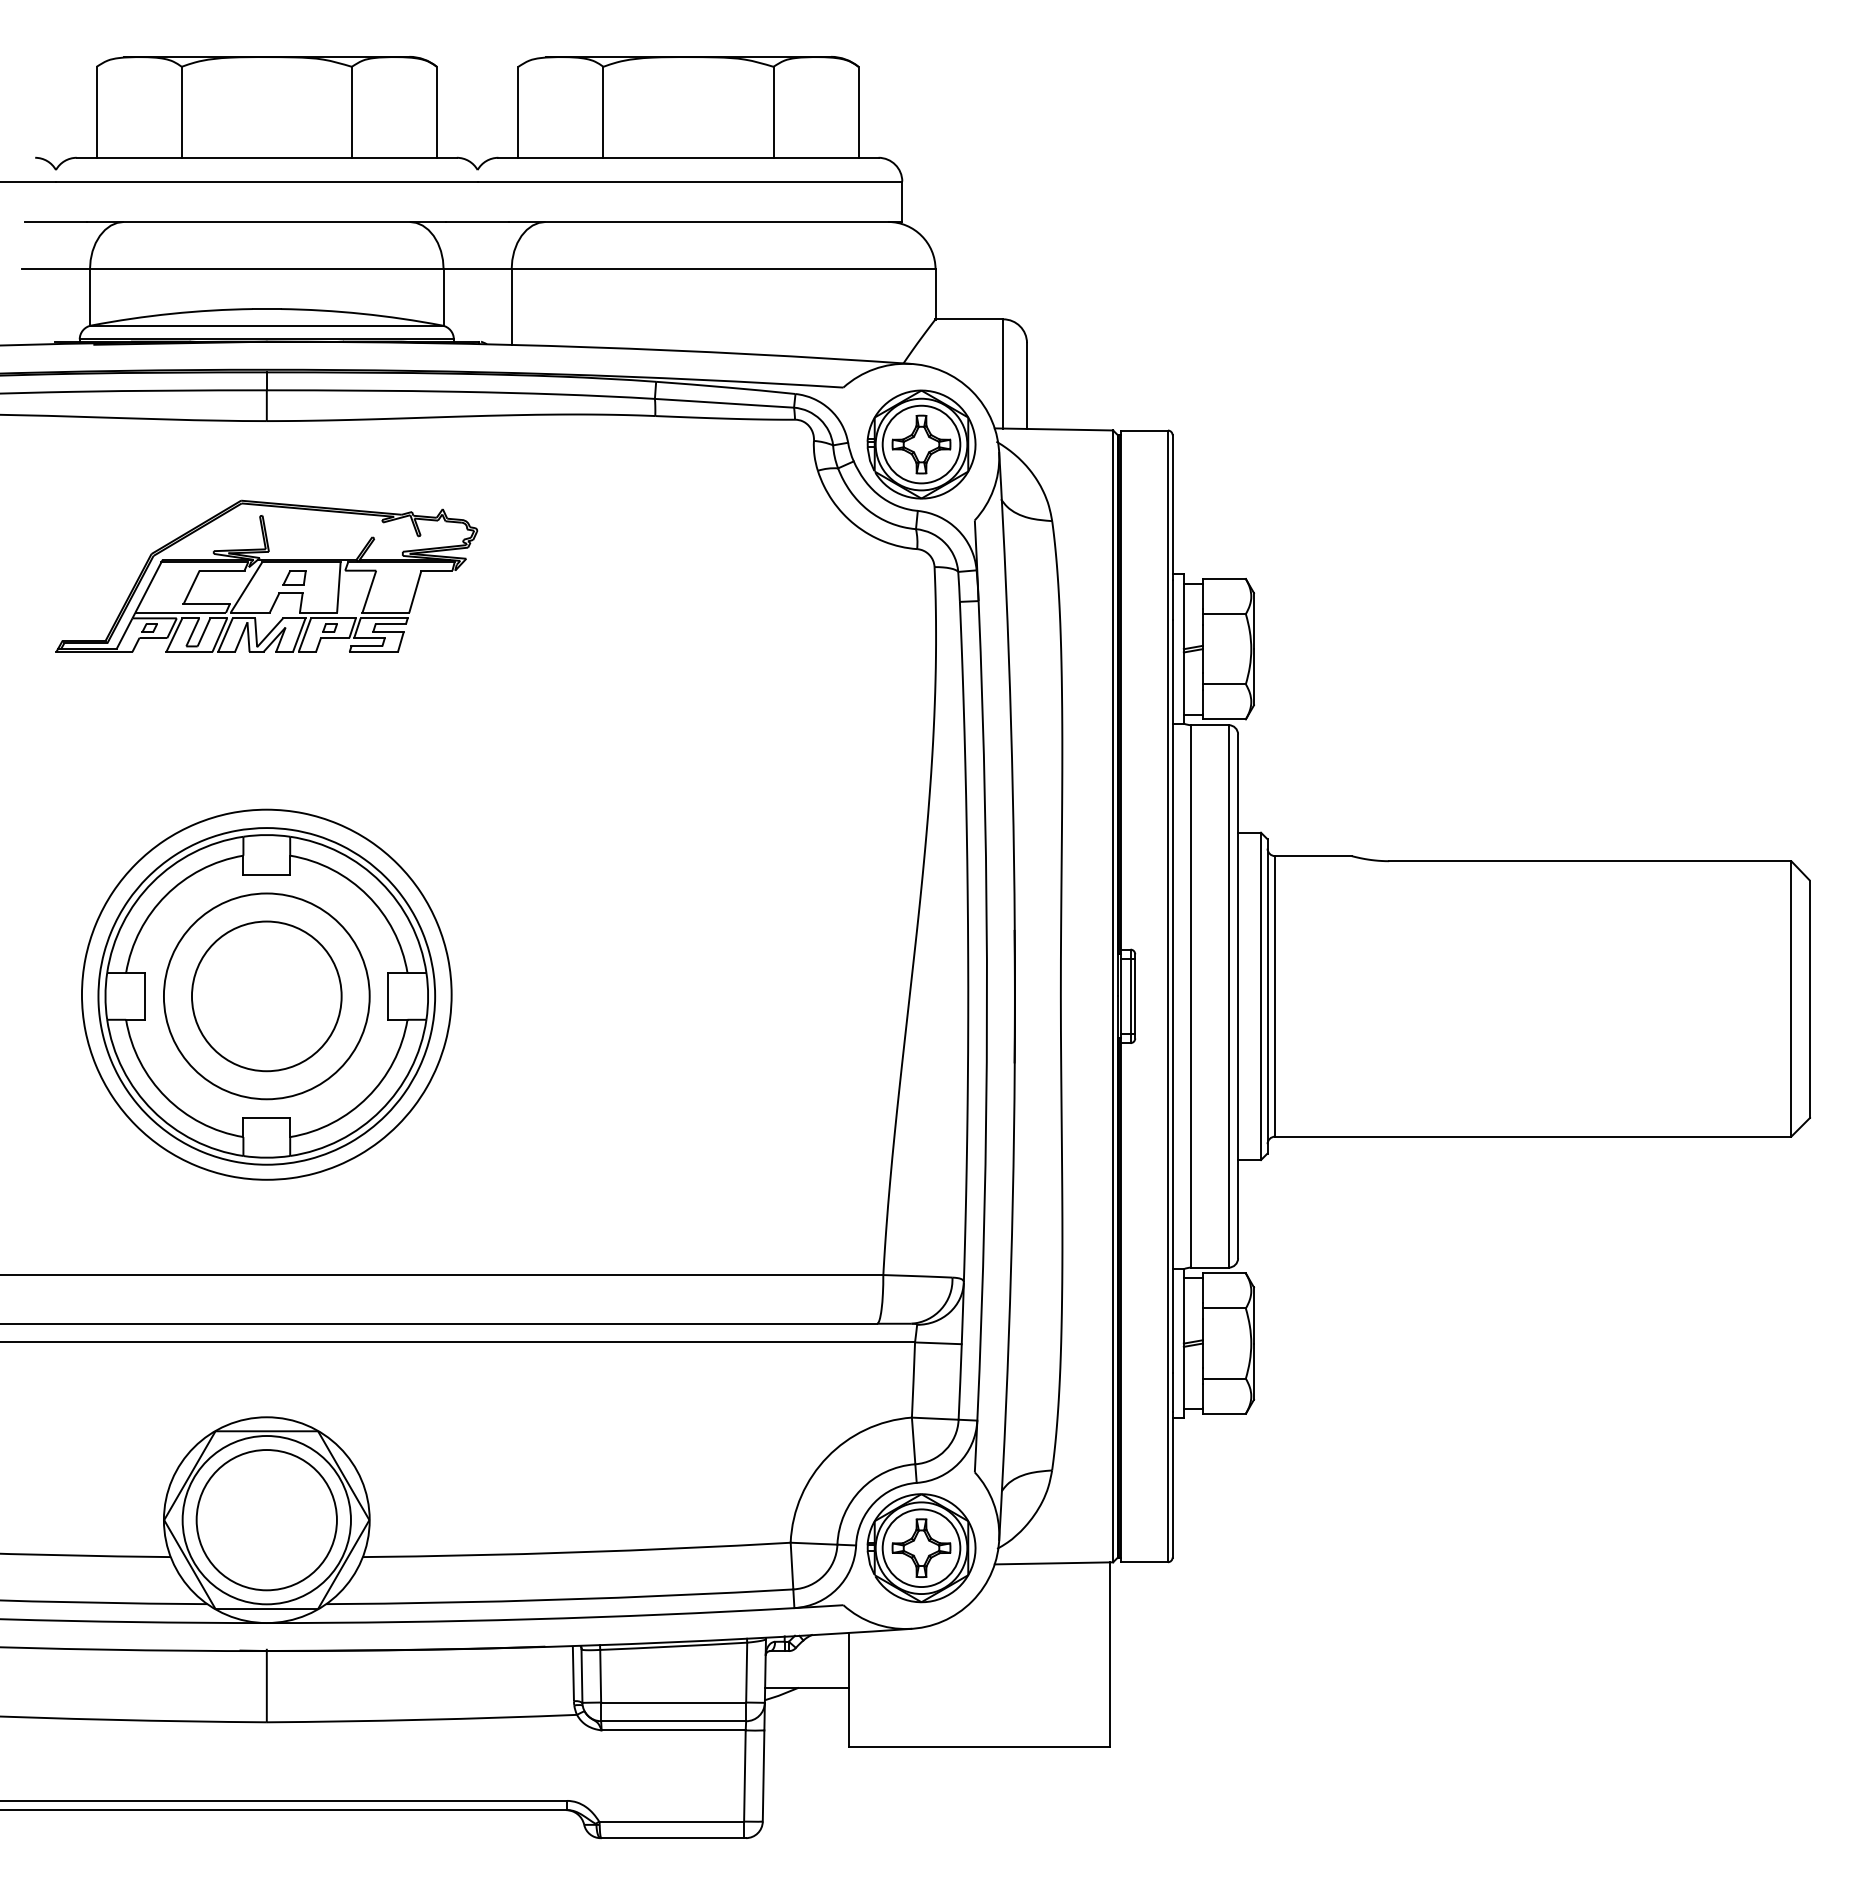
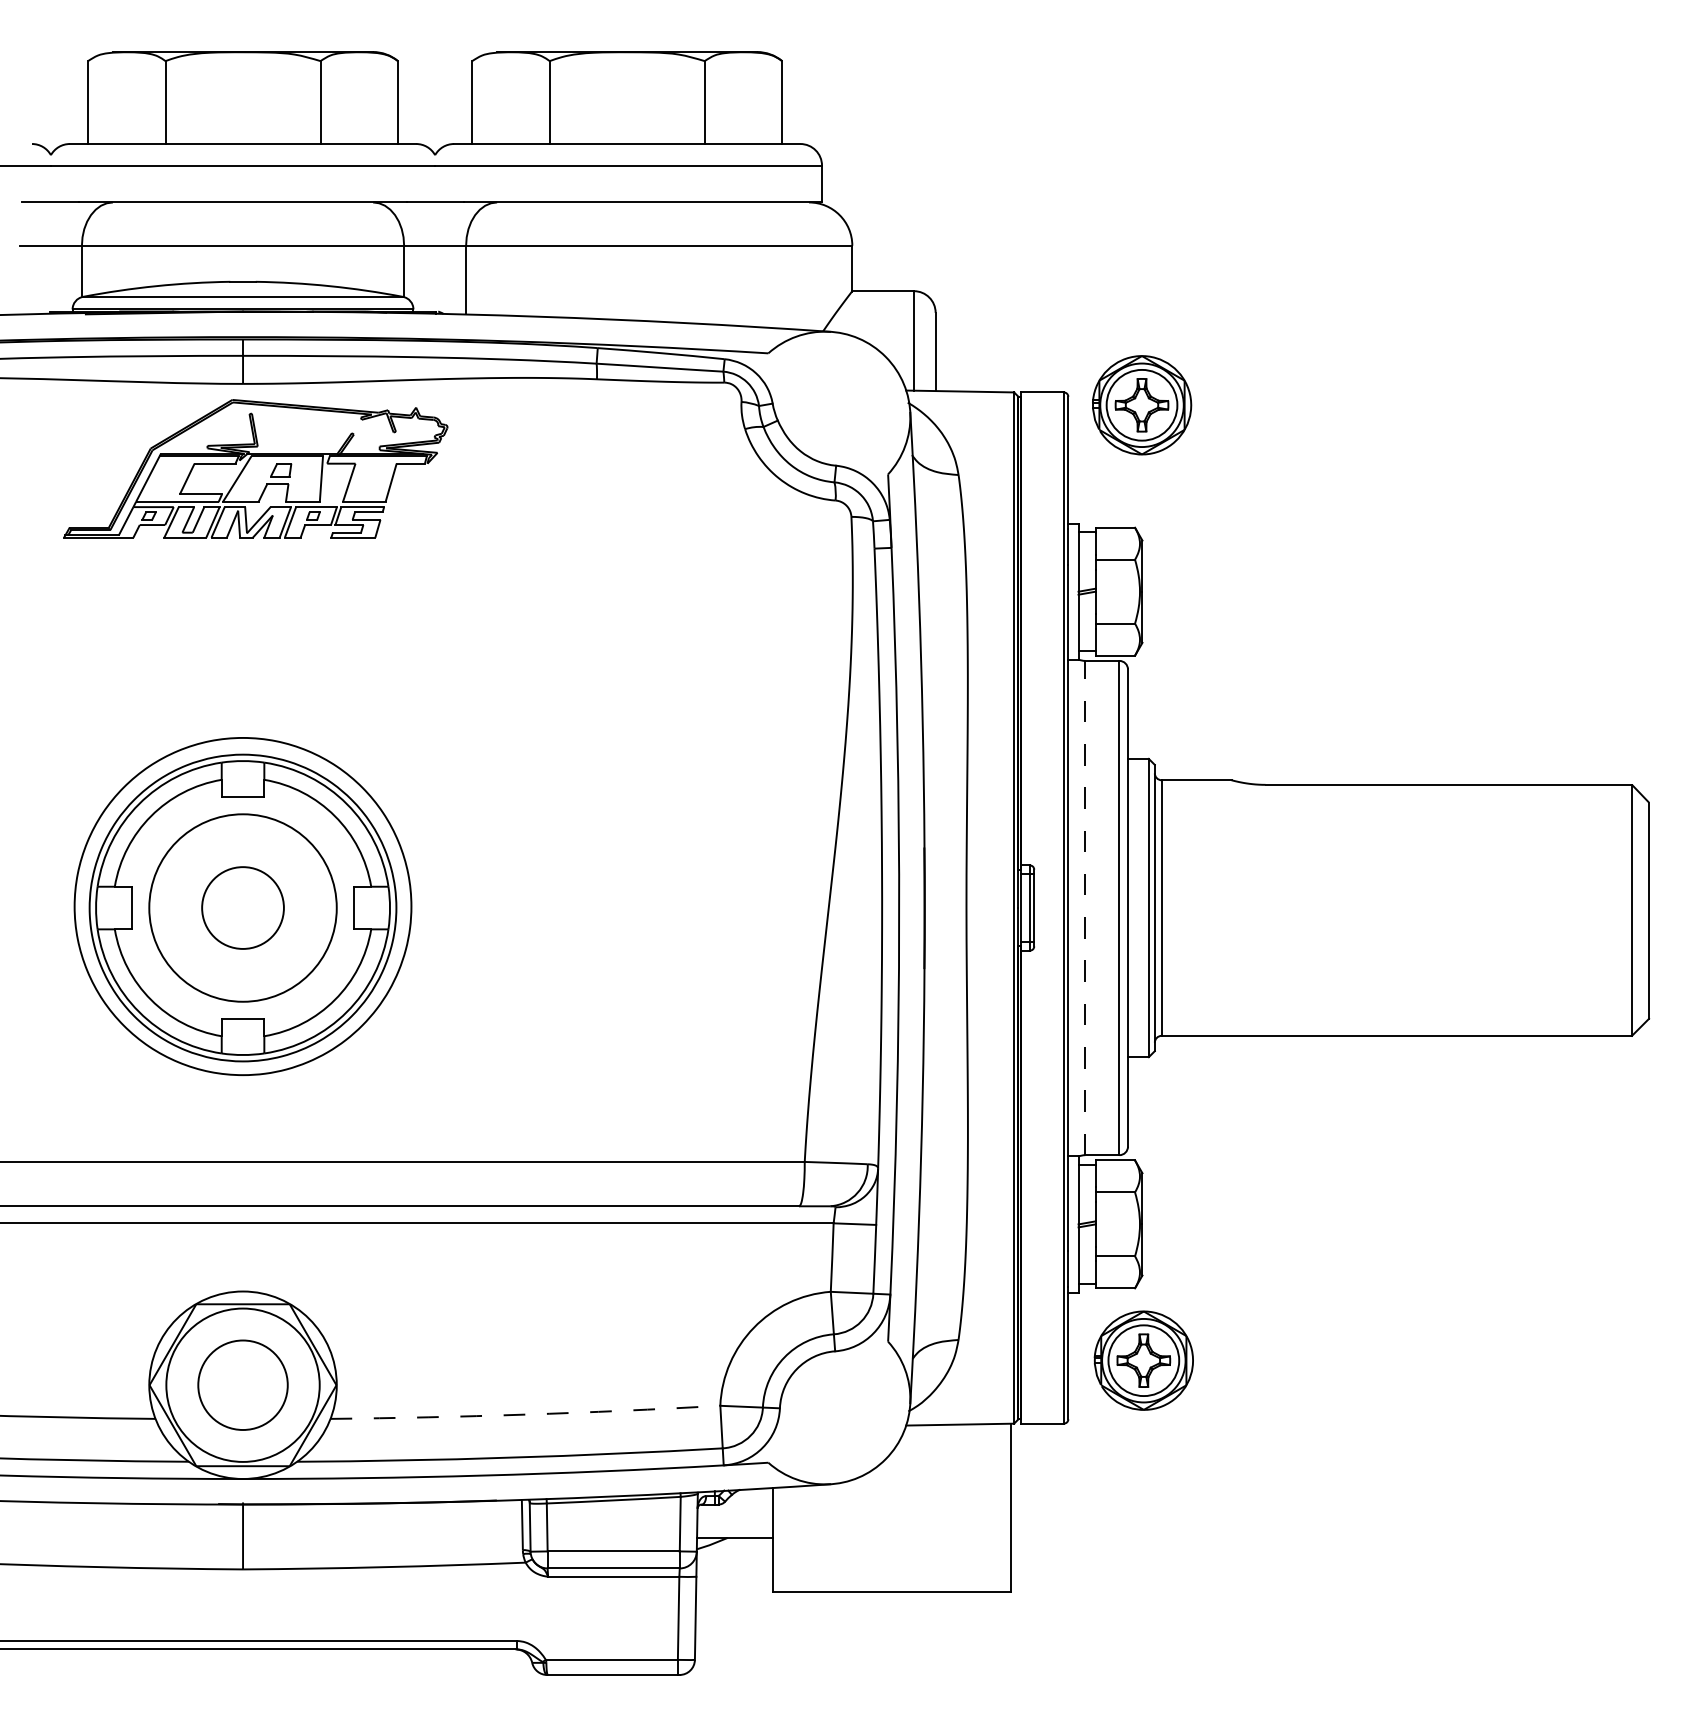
part: (921, 444) -> (1142, 405), moved
part: (266, 575) -> (255, 468), moved
line: (1191, 995) -> (1085, 907), solid -> dashed
circle: (266, 996) -> (242, 908), size x0.6
circle: (266, 1520) -> (242, 1385), size x0.7
part: (921, 1548) -> (1143, 1360), moved
arc: (576, 1552) -> (525, 1414), solid -> dashed

